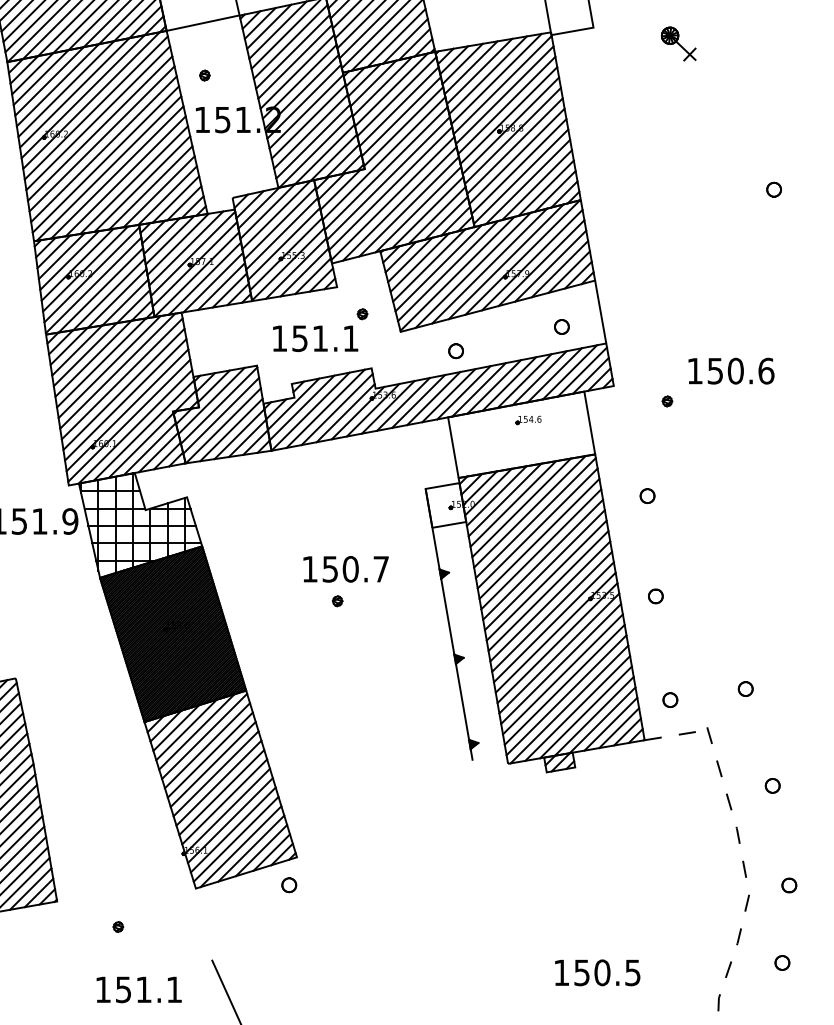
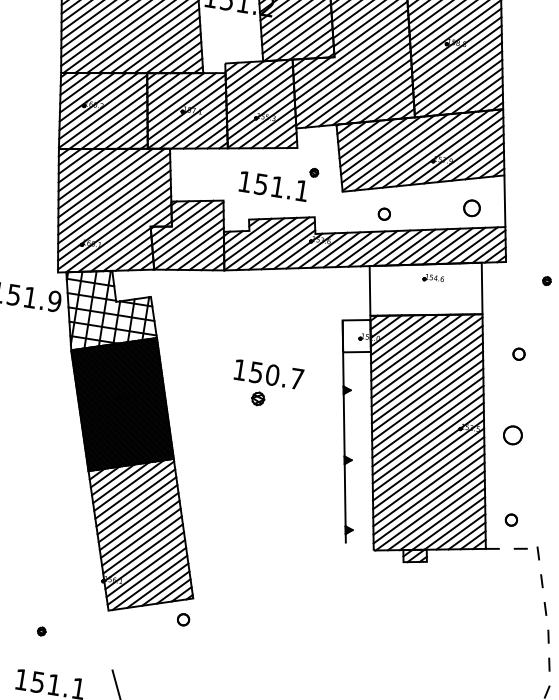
part: (561, 326) -> (471, 207), size x1.4
part: (655, 596) -> (512, 435), size x1.6
part: (337, 601) -> (257, 399), size x1.6

